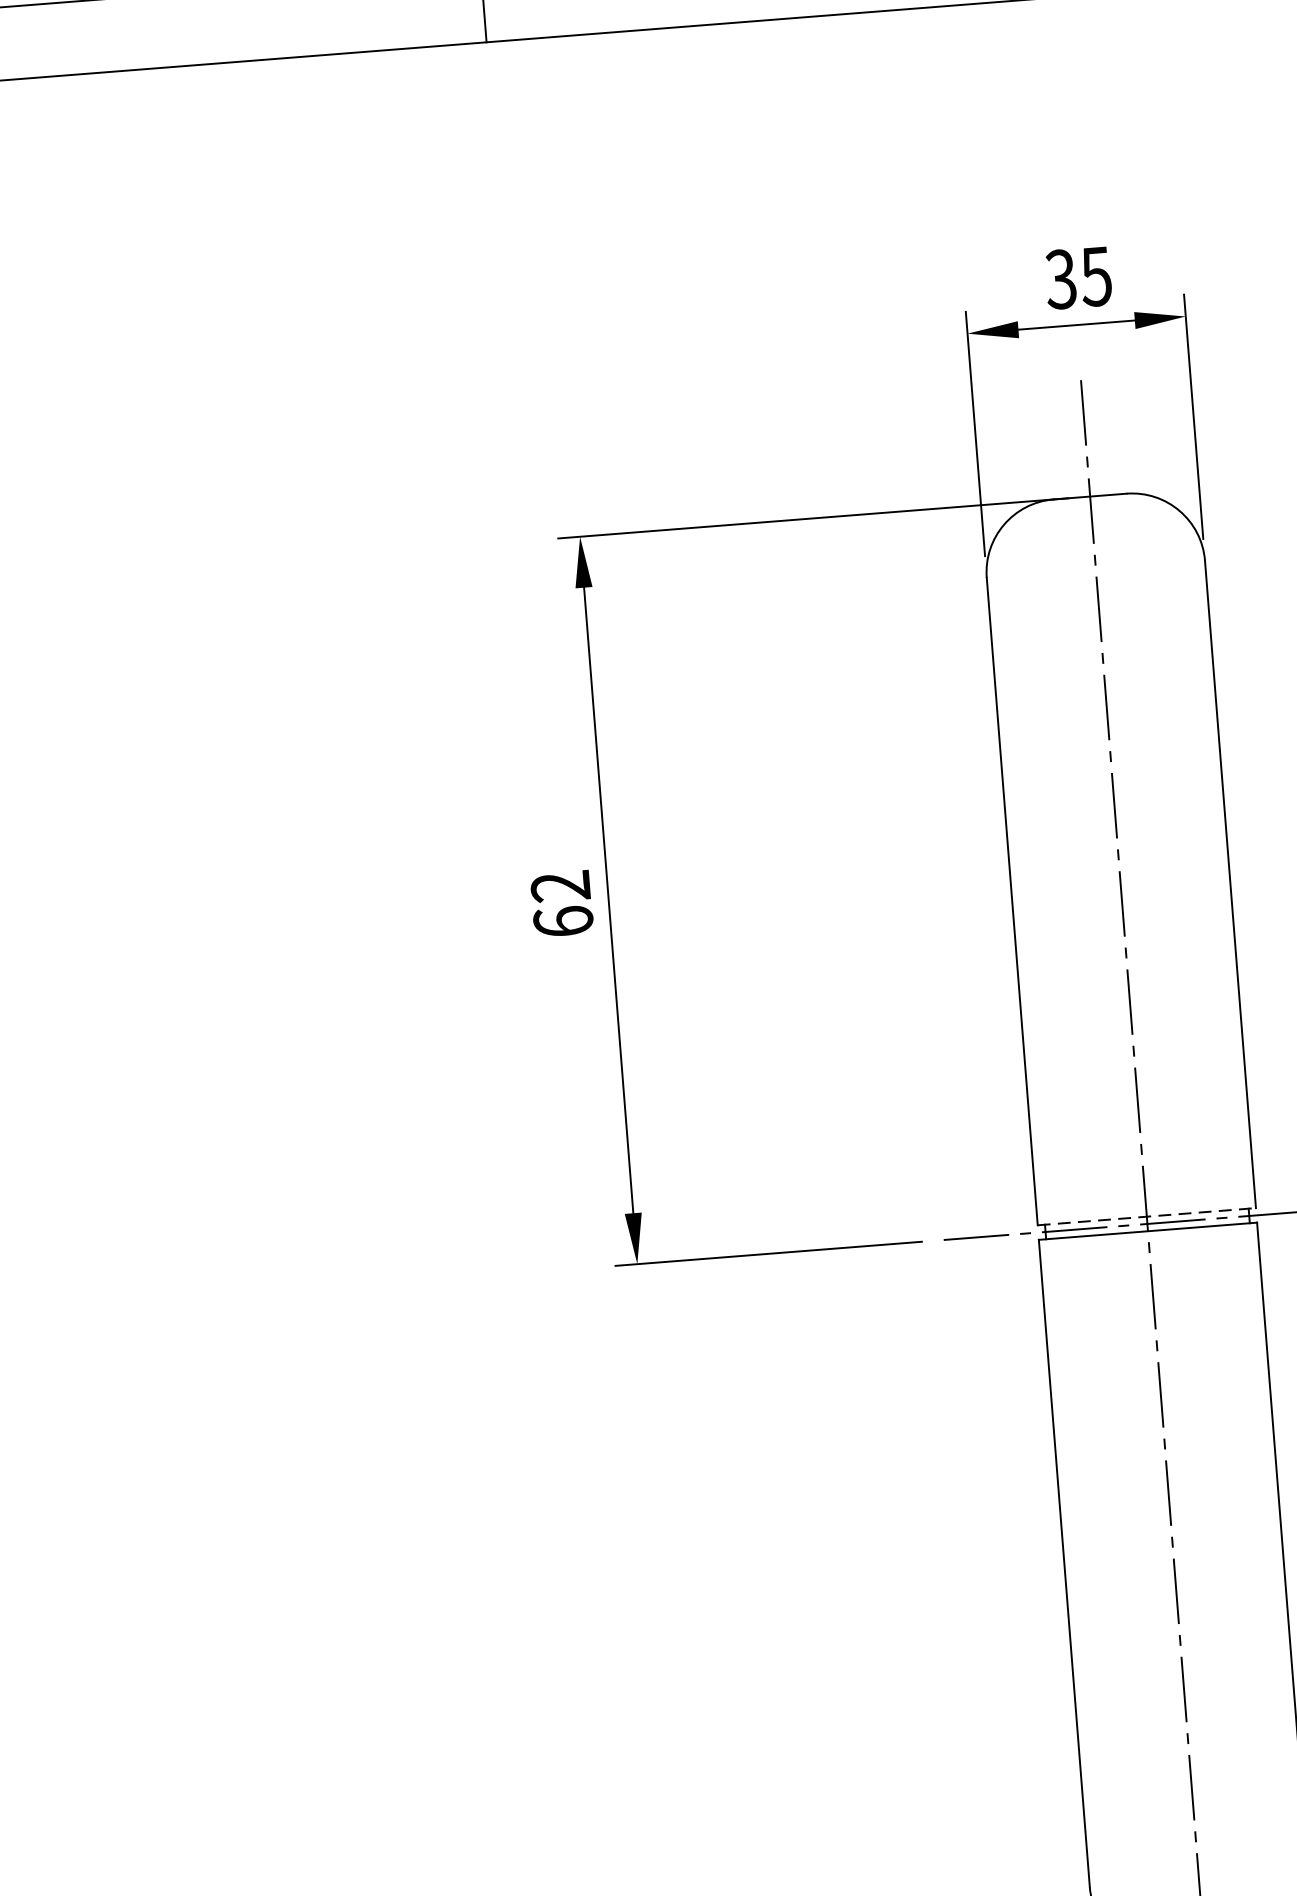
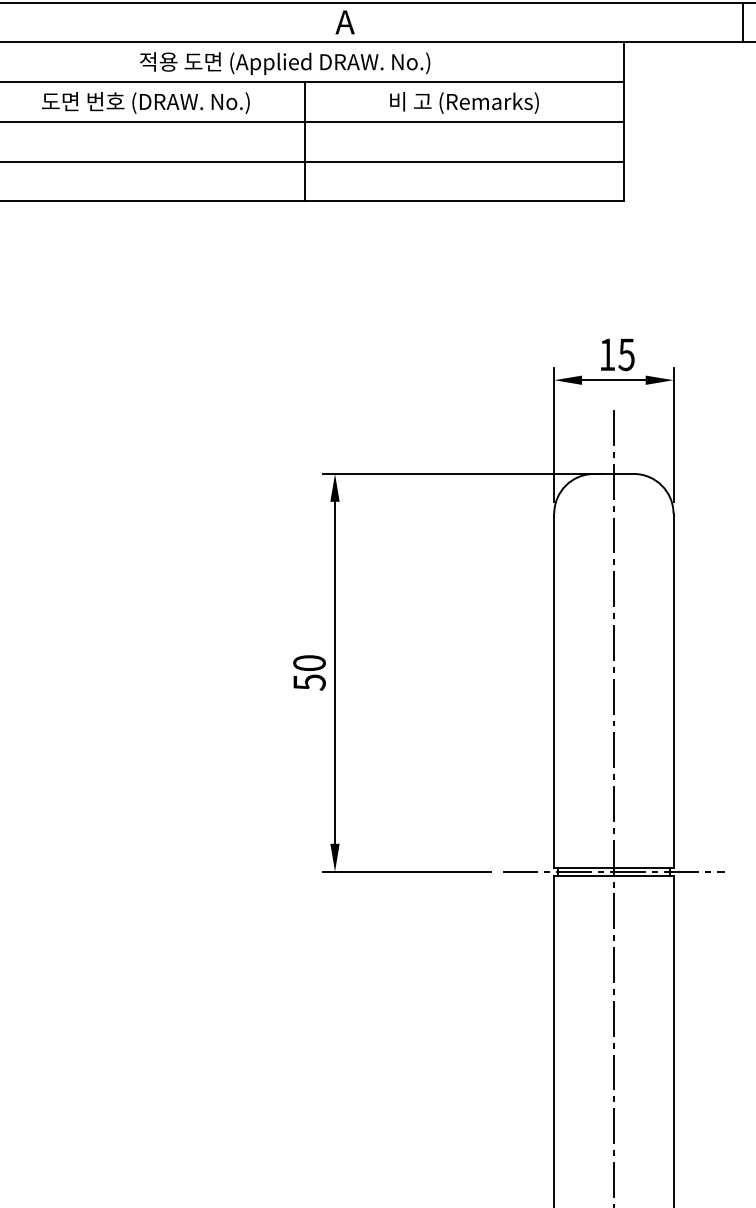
text: (1061, 278) -> (607, 354), 35 -> 15
text: (561, 903) -> (309, 672), 62 -> 50
line: (1146, 1216) -> (613, 867), dashed -> solid

